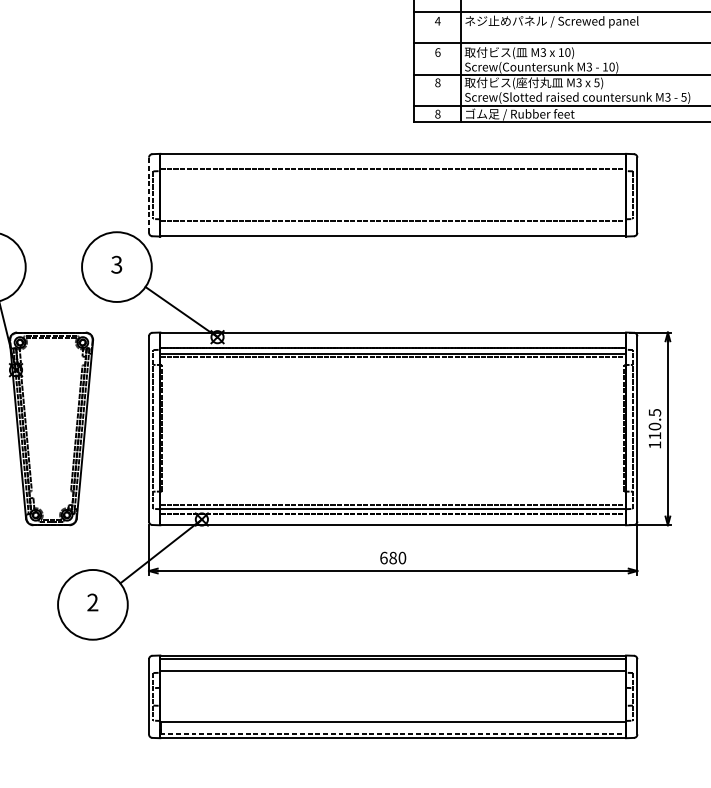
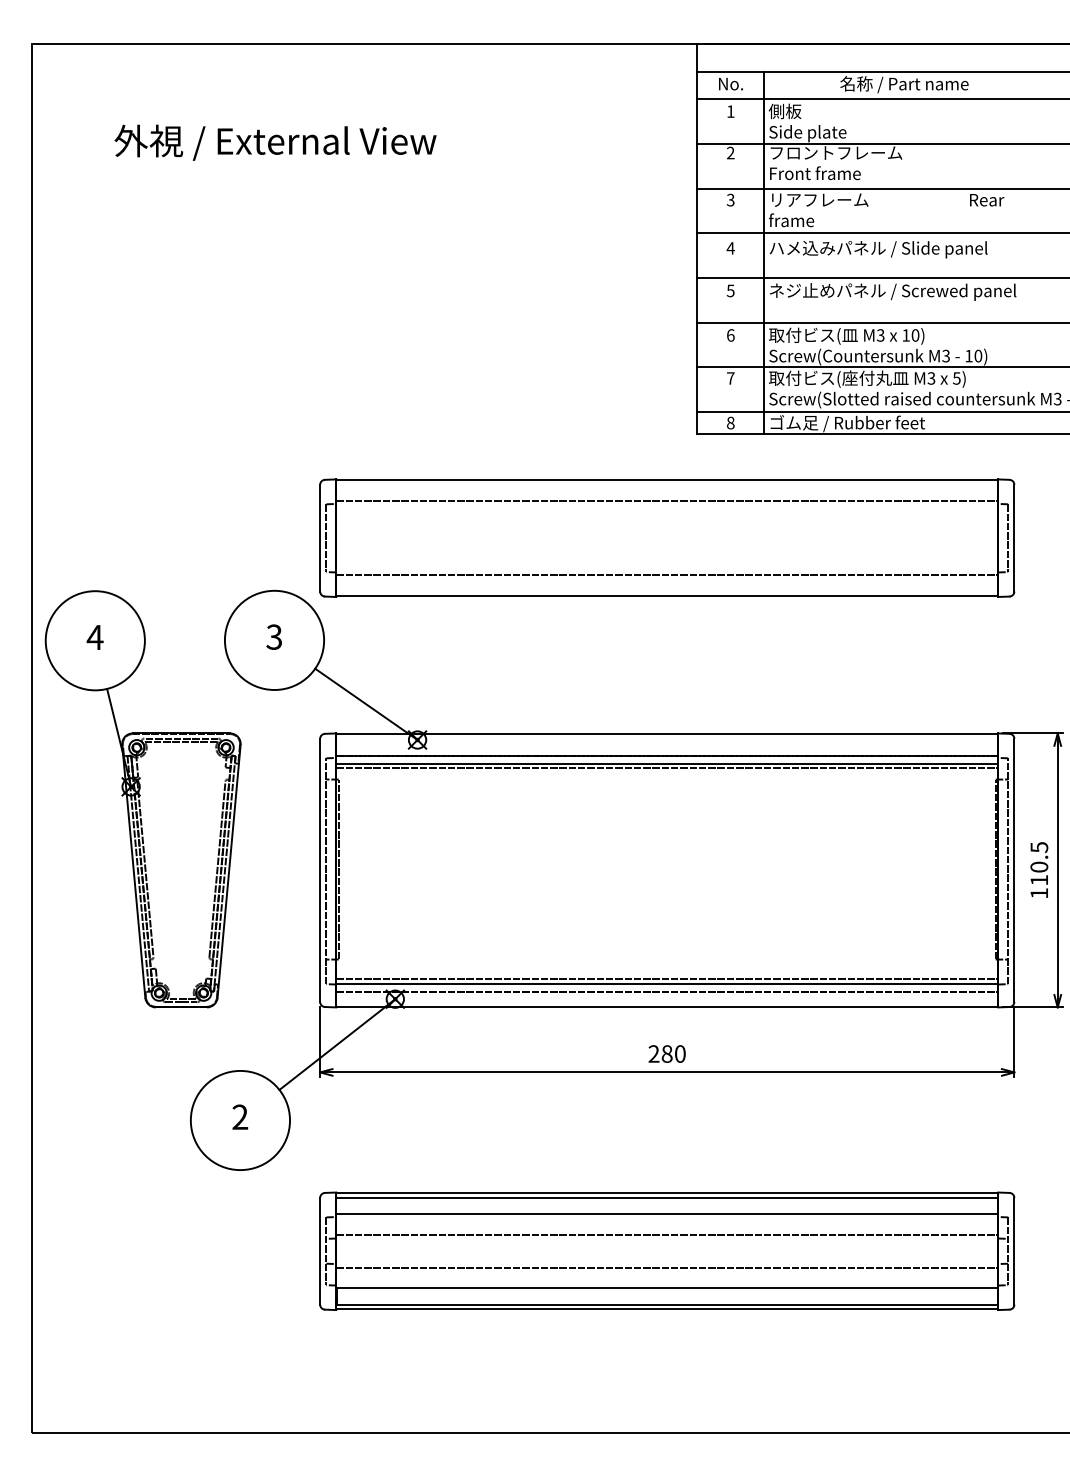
text: (437, 20) -> (730, 290), 4 -> 5
text: (437, 82) -> (730, 378), 8 -> 7
line: (149, 194) -> (320, 537), dashed -> solid
text: (383, 557) -> (653, 1053), 680 -> 280
line: (393, 685) -> (667, 1235), added
line: (393, 708) -> (667, 1267), added
line: (393, 734) -> (667, 1304), dashed -> solid

